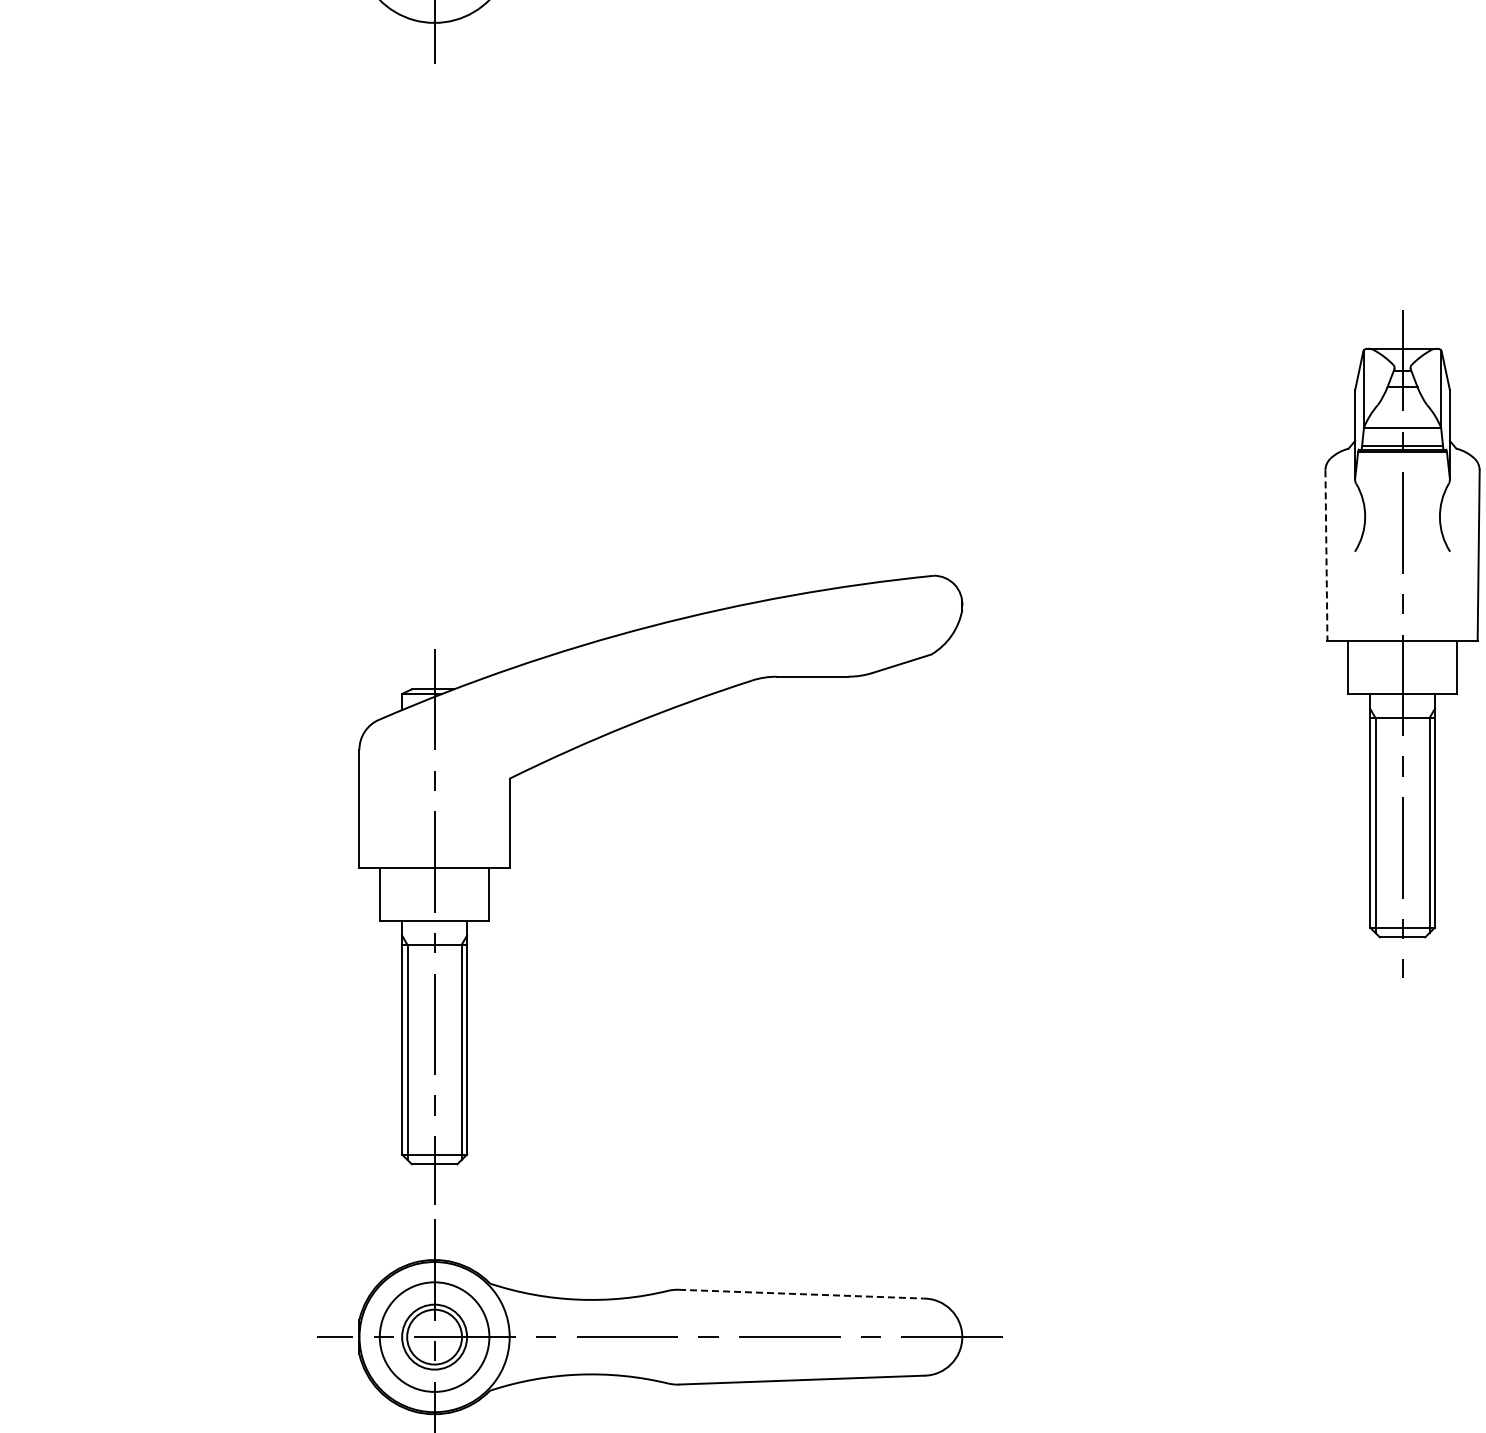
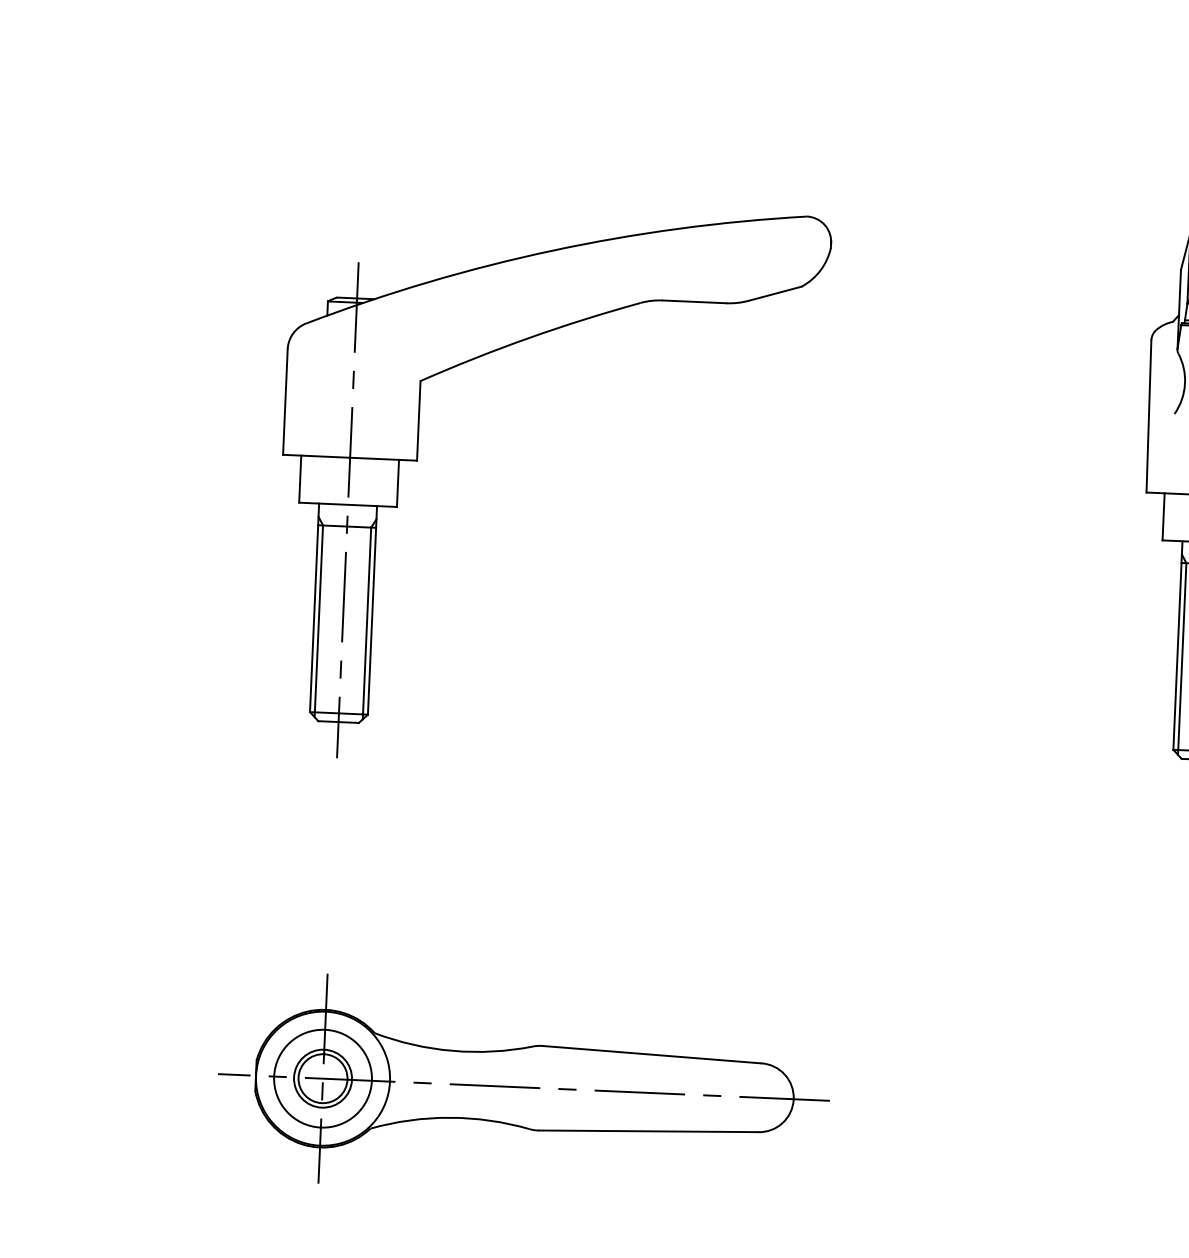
line: (1326, 556) -> (1148, 417), dashed -> solid
part: (510, 868) -> (417, 461), moved
line: (801, 1294) -> (651, 1054), dashed -> solid

